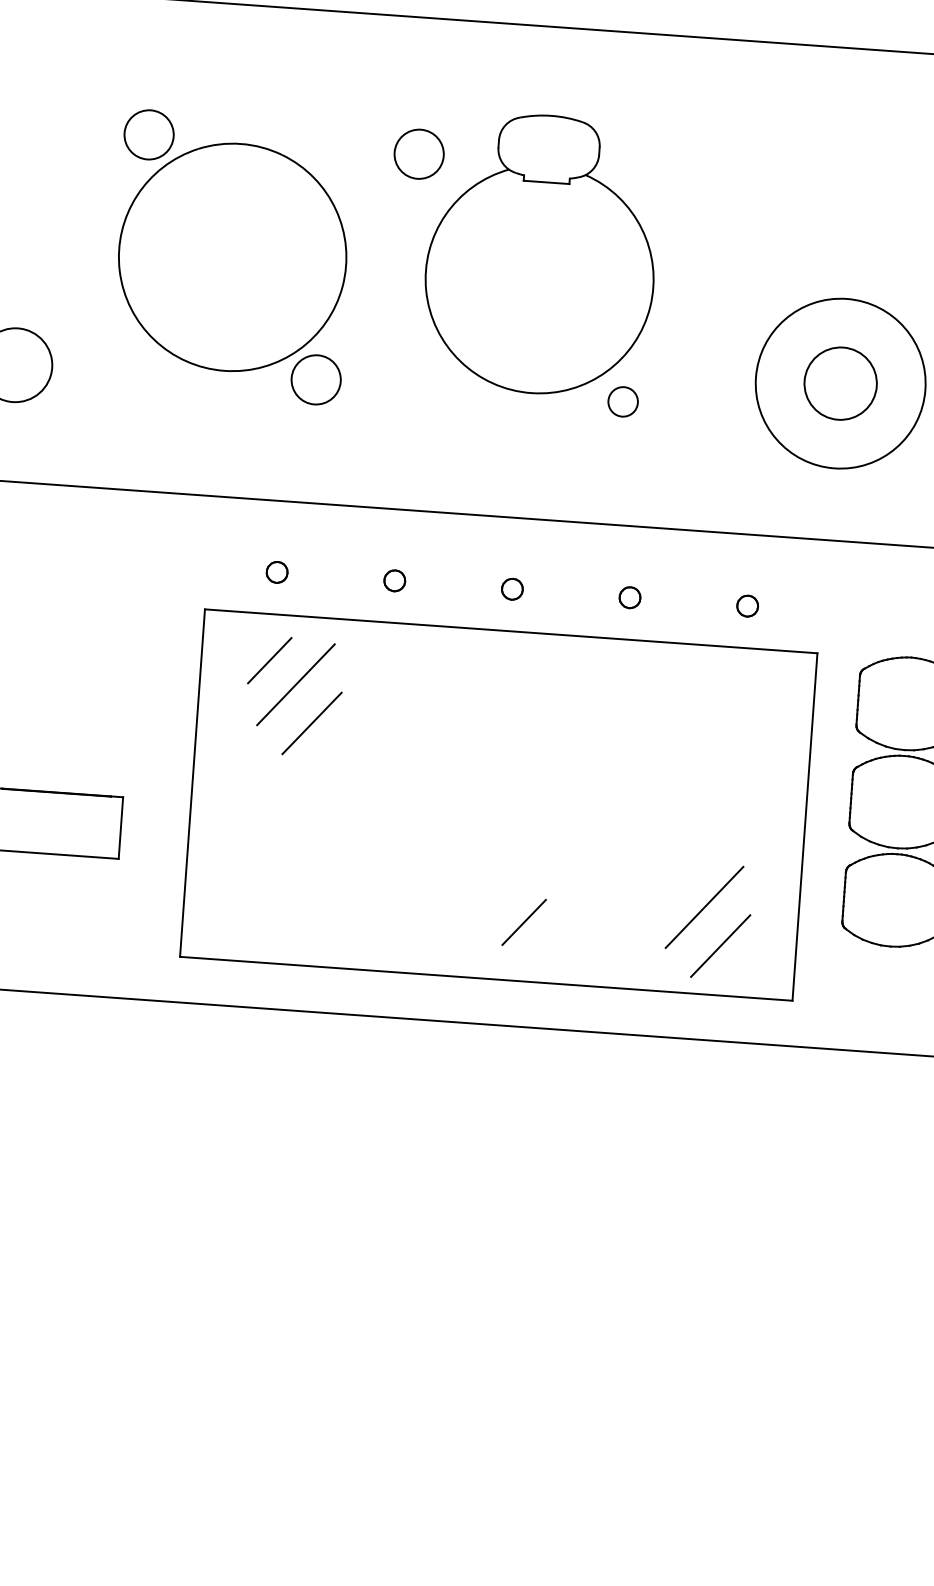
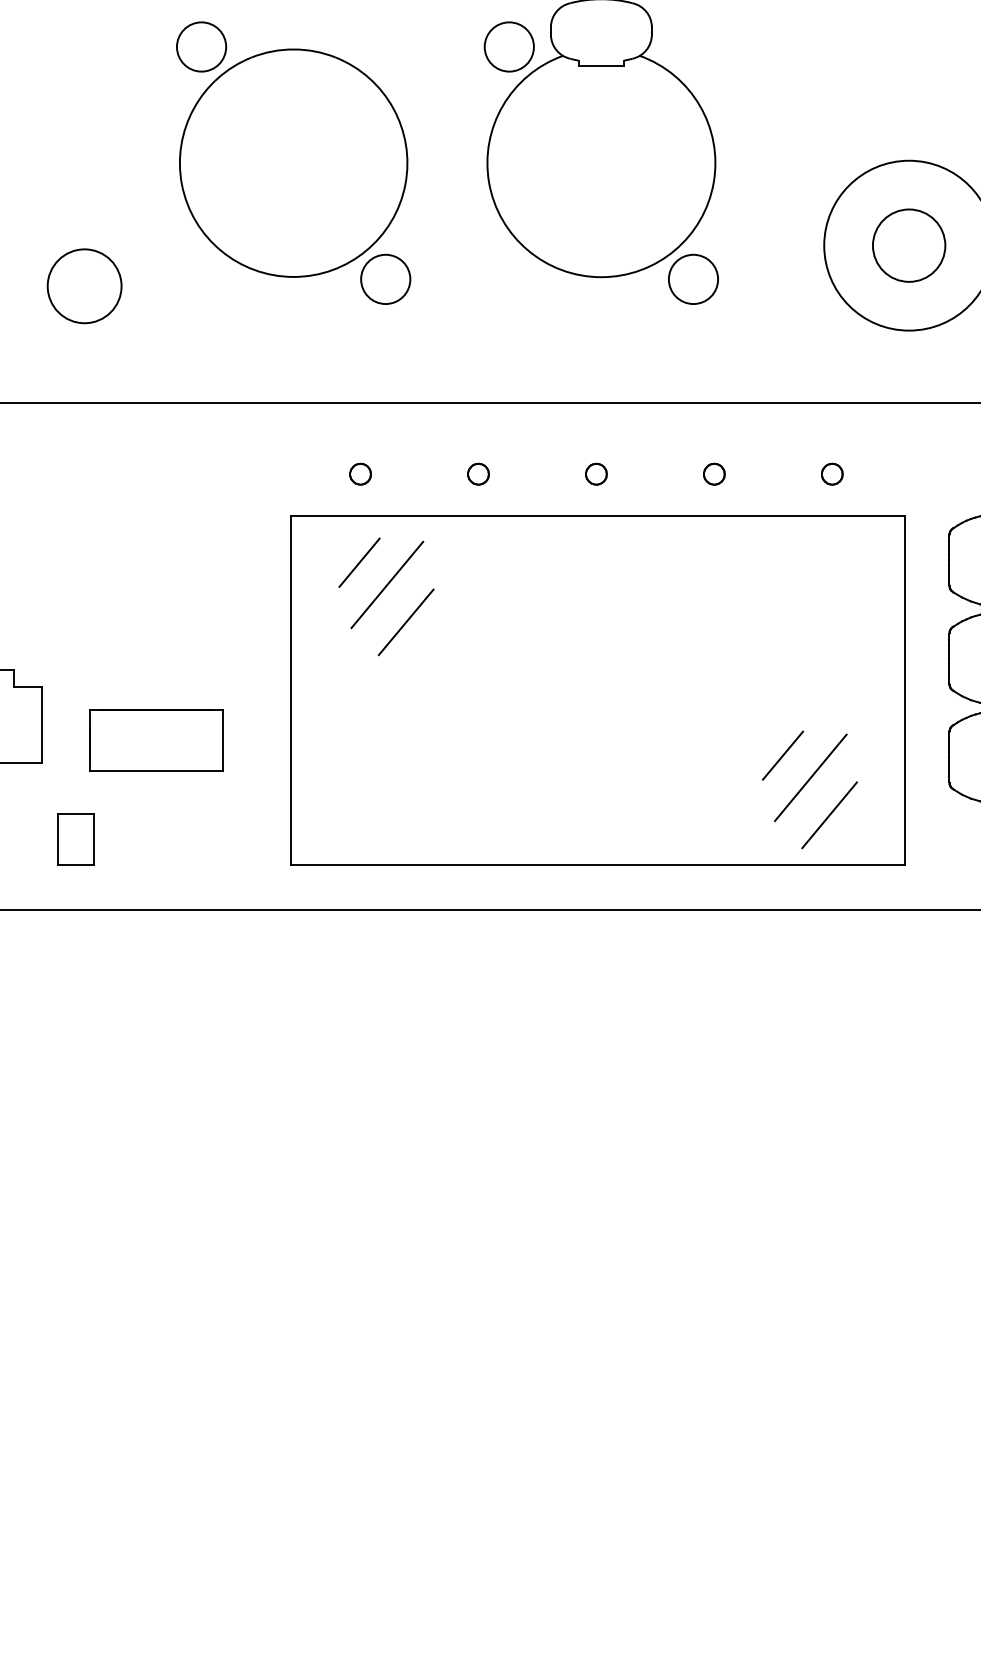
circle: (418, 153) -> (508, 46), moved
circle: (623, 401) -> (693, 279), size x1.67
line: (523, 922) -> (782, 755), moved

